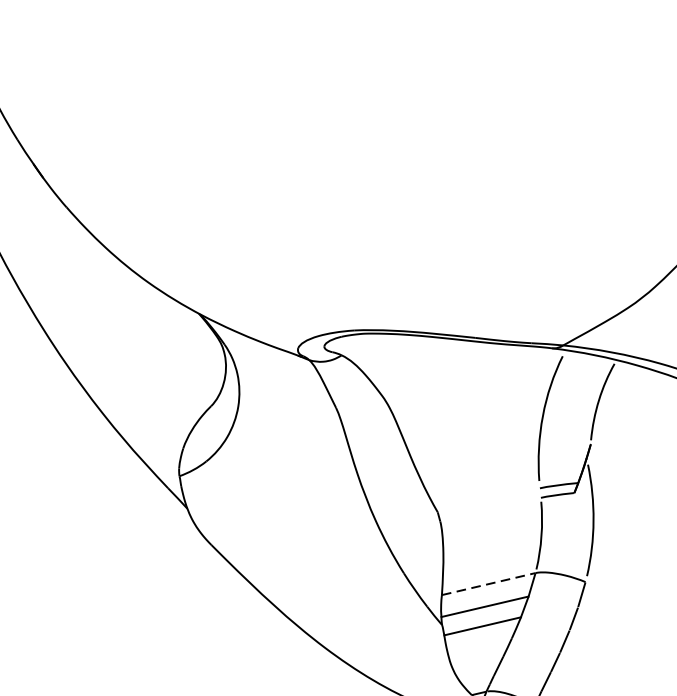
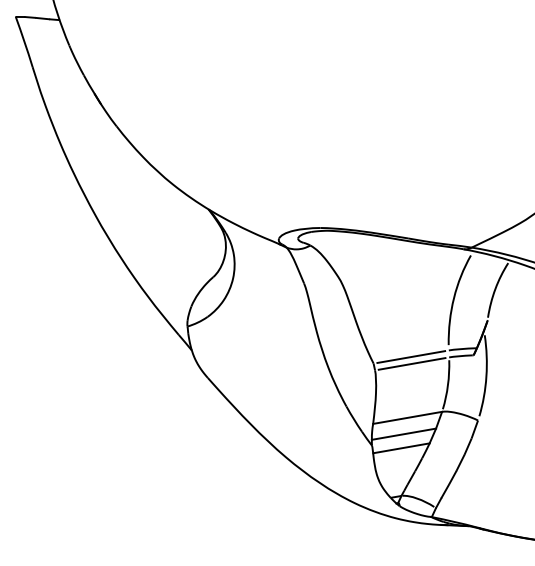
line: (489, 499) -> (411, 356), added
line: (489, 509) -> (411, 363), added
line: (488, 583) -> (407, 417), dashed -> solid

